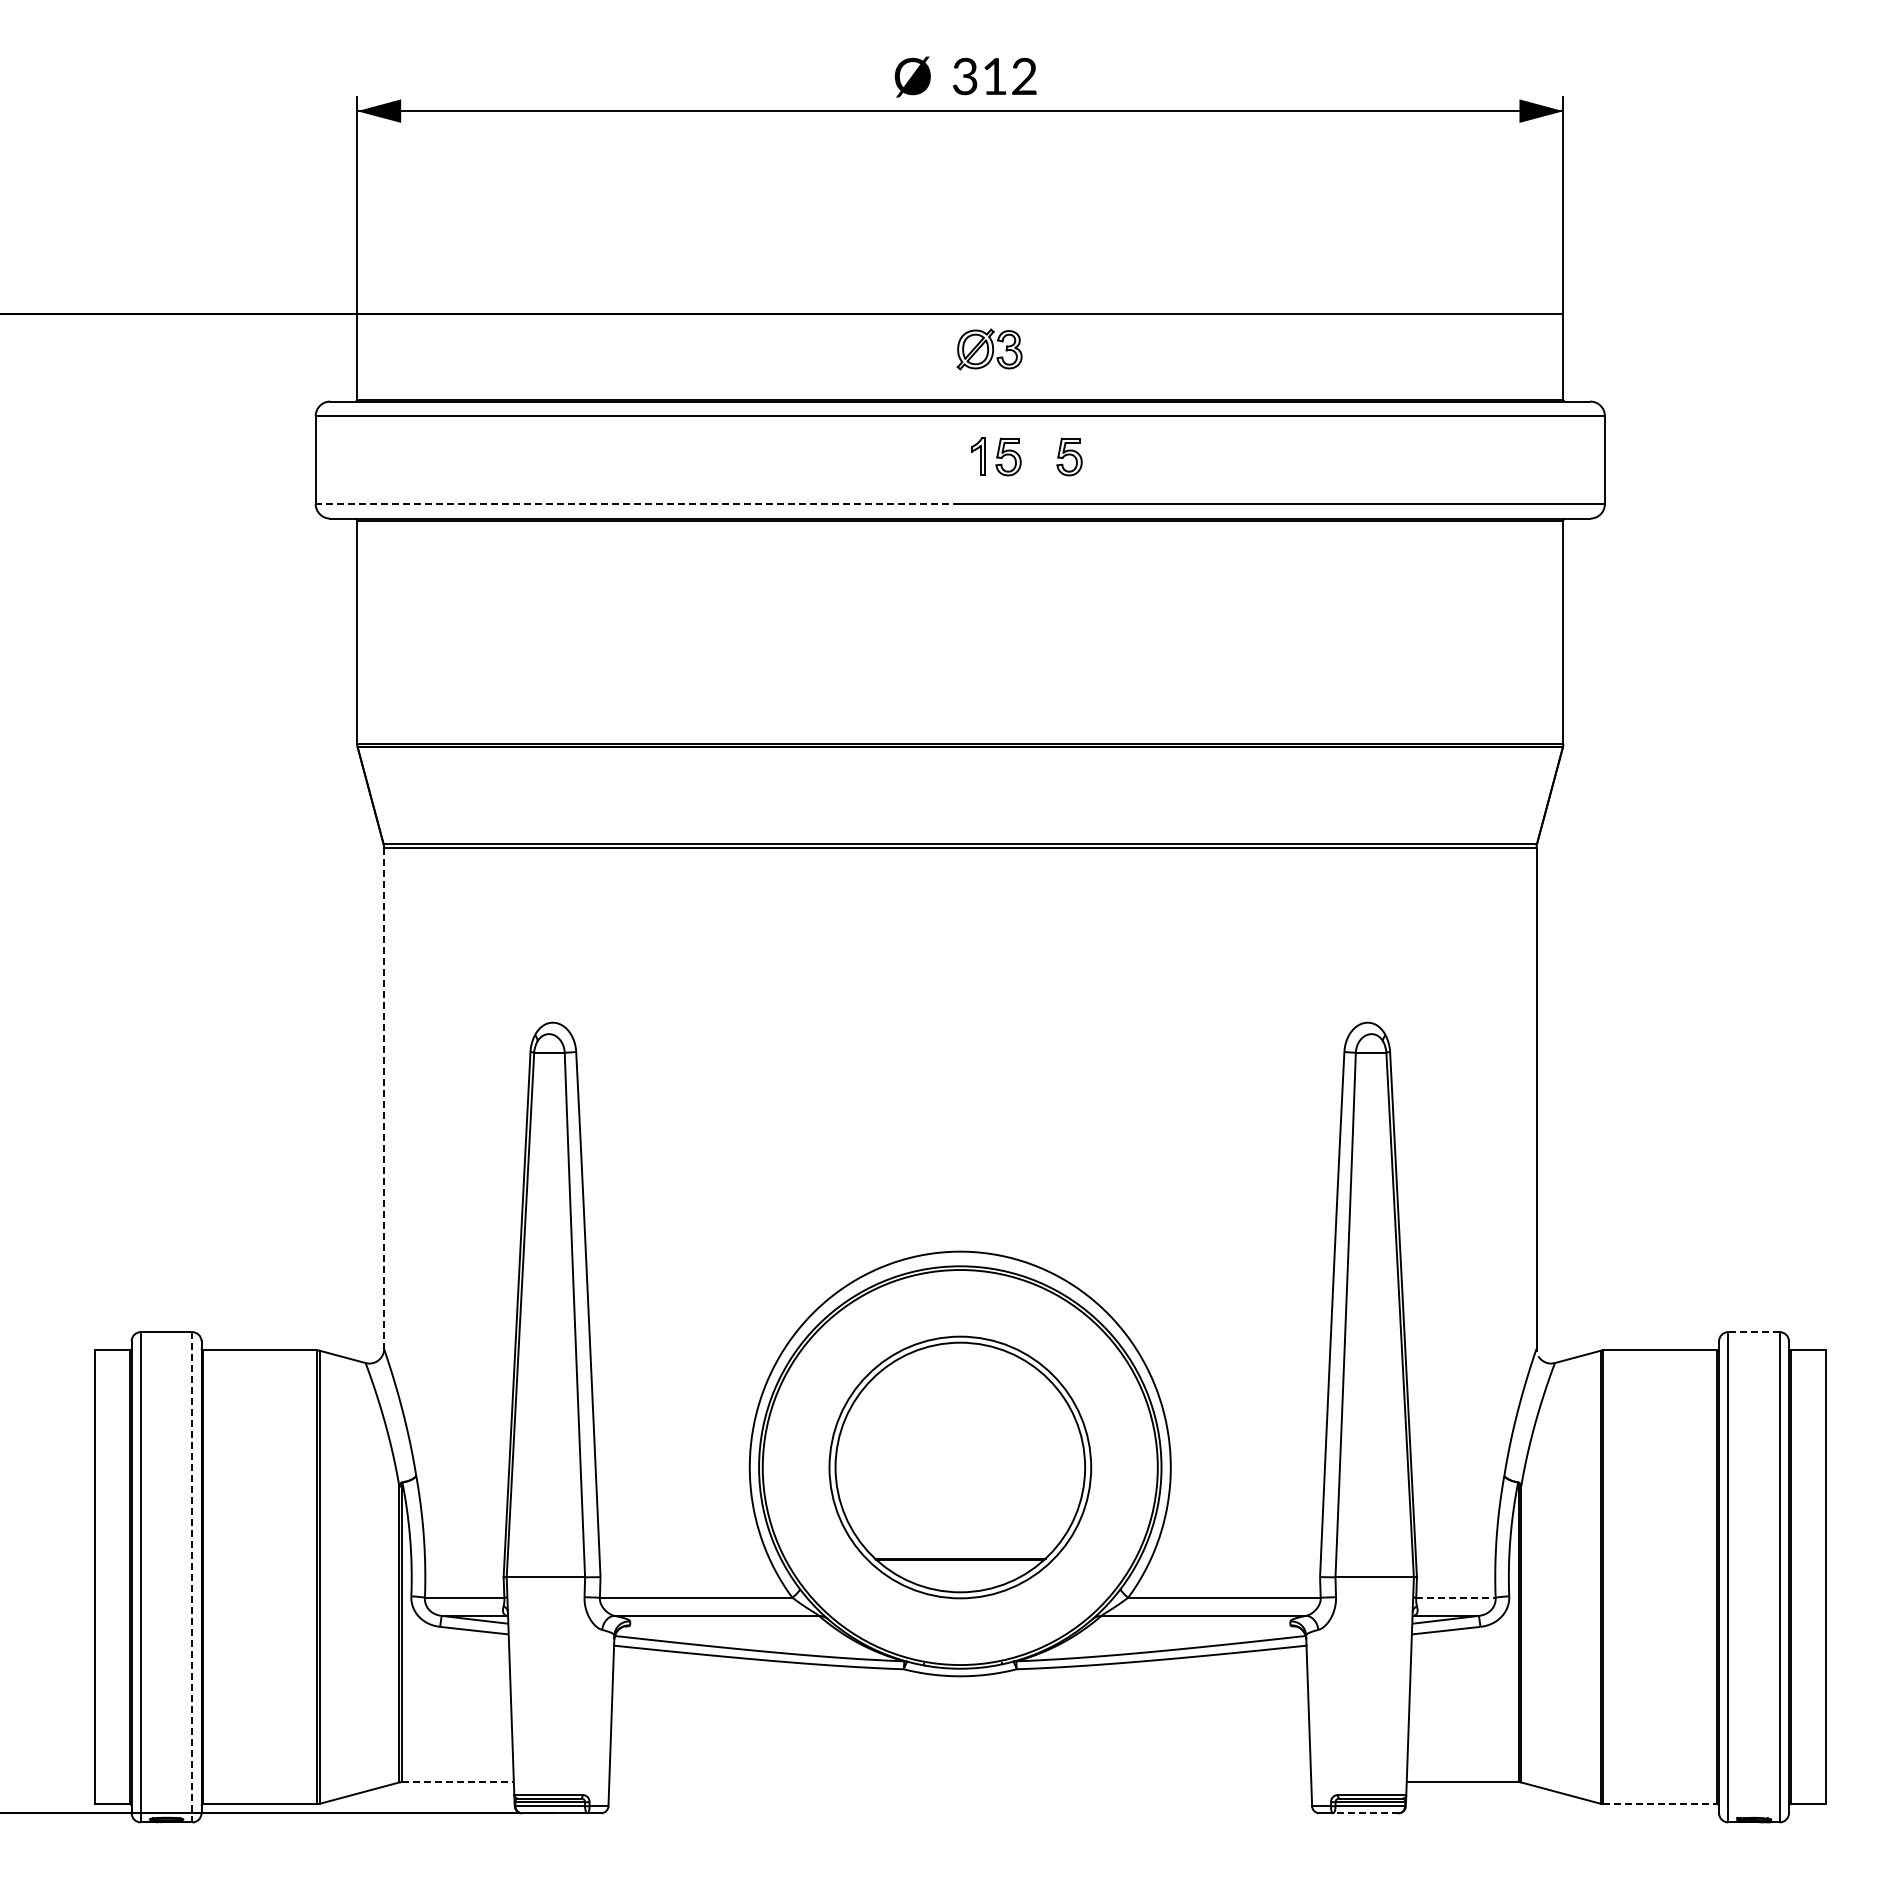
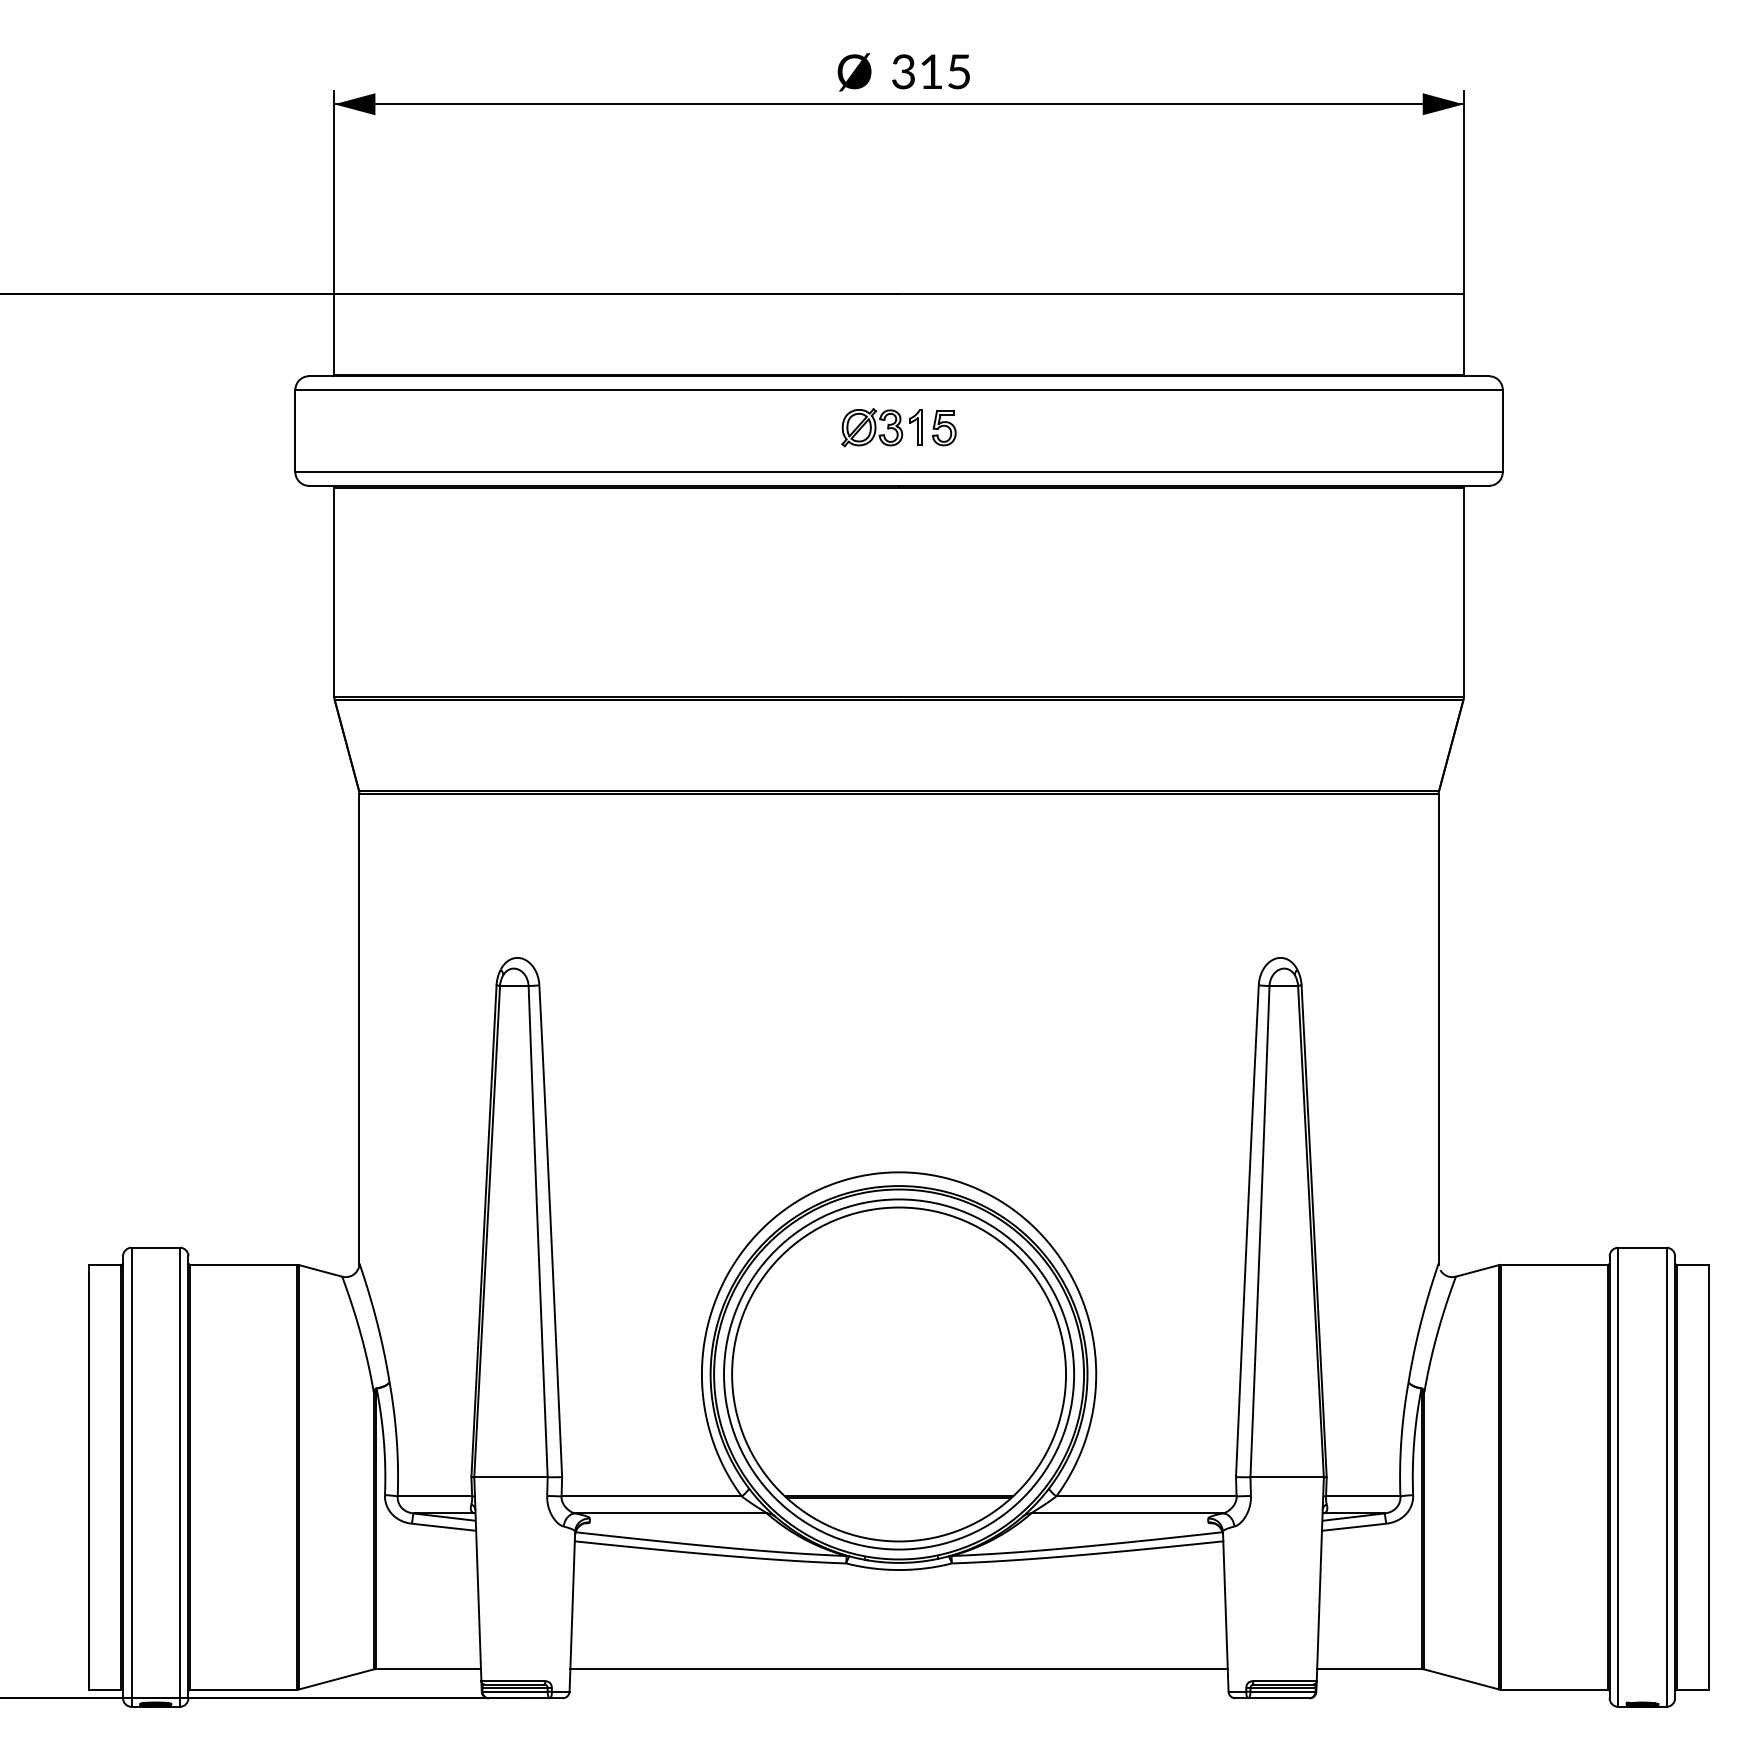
text: (1024, 76) -> (959, 71), 312 -> 315
part: (989, 349) -> (872, 427), moved
part: (1069, 456) -> (1001, 427), removed
line: (637, 504) -> (596, 472), dashed -> solid
line: (384, 1099) -> (359, 1029), dashed -> solid
line: (1754, 1332) -> (1642, 1248), dashed -> solid
part: (960, 1467) -> (899, 1374), size x1.43
line: (192, 1577) -> (180, 1477), dashed -> solid
line: (1455, 1597) -> (1362, 1496), dashed -> solid
line: (458, 1782) -> (429, 1669), dashed -> solid
line: (960, 1782) -> (899, 1669), added
line: (1660, 1804) -> (1554, 1690), dashed -> solid
line: (1365, 1813) -> (1278, 1698), dashed -> solid

